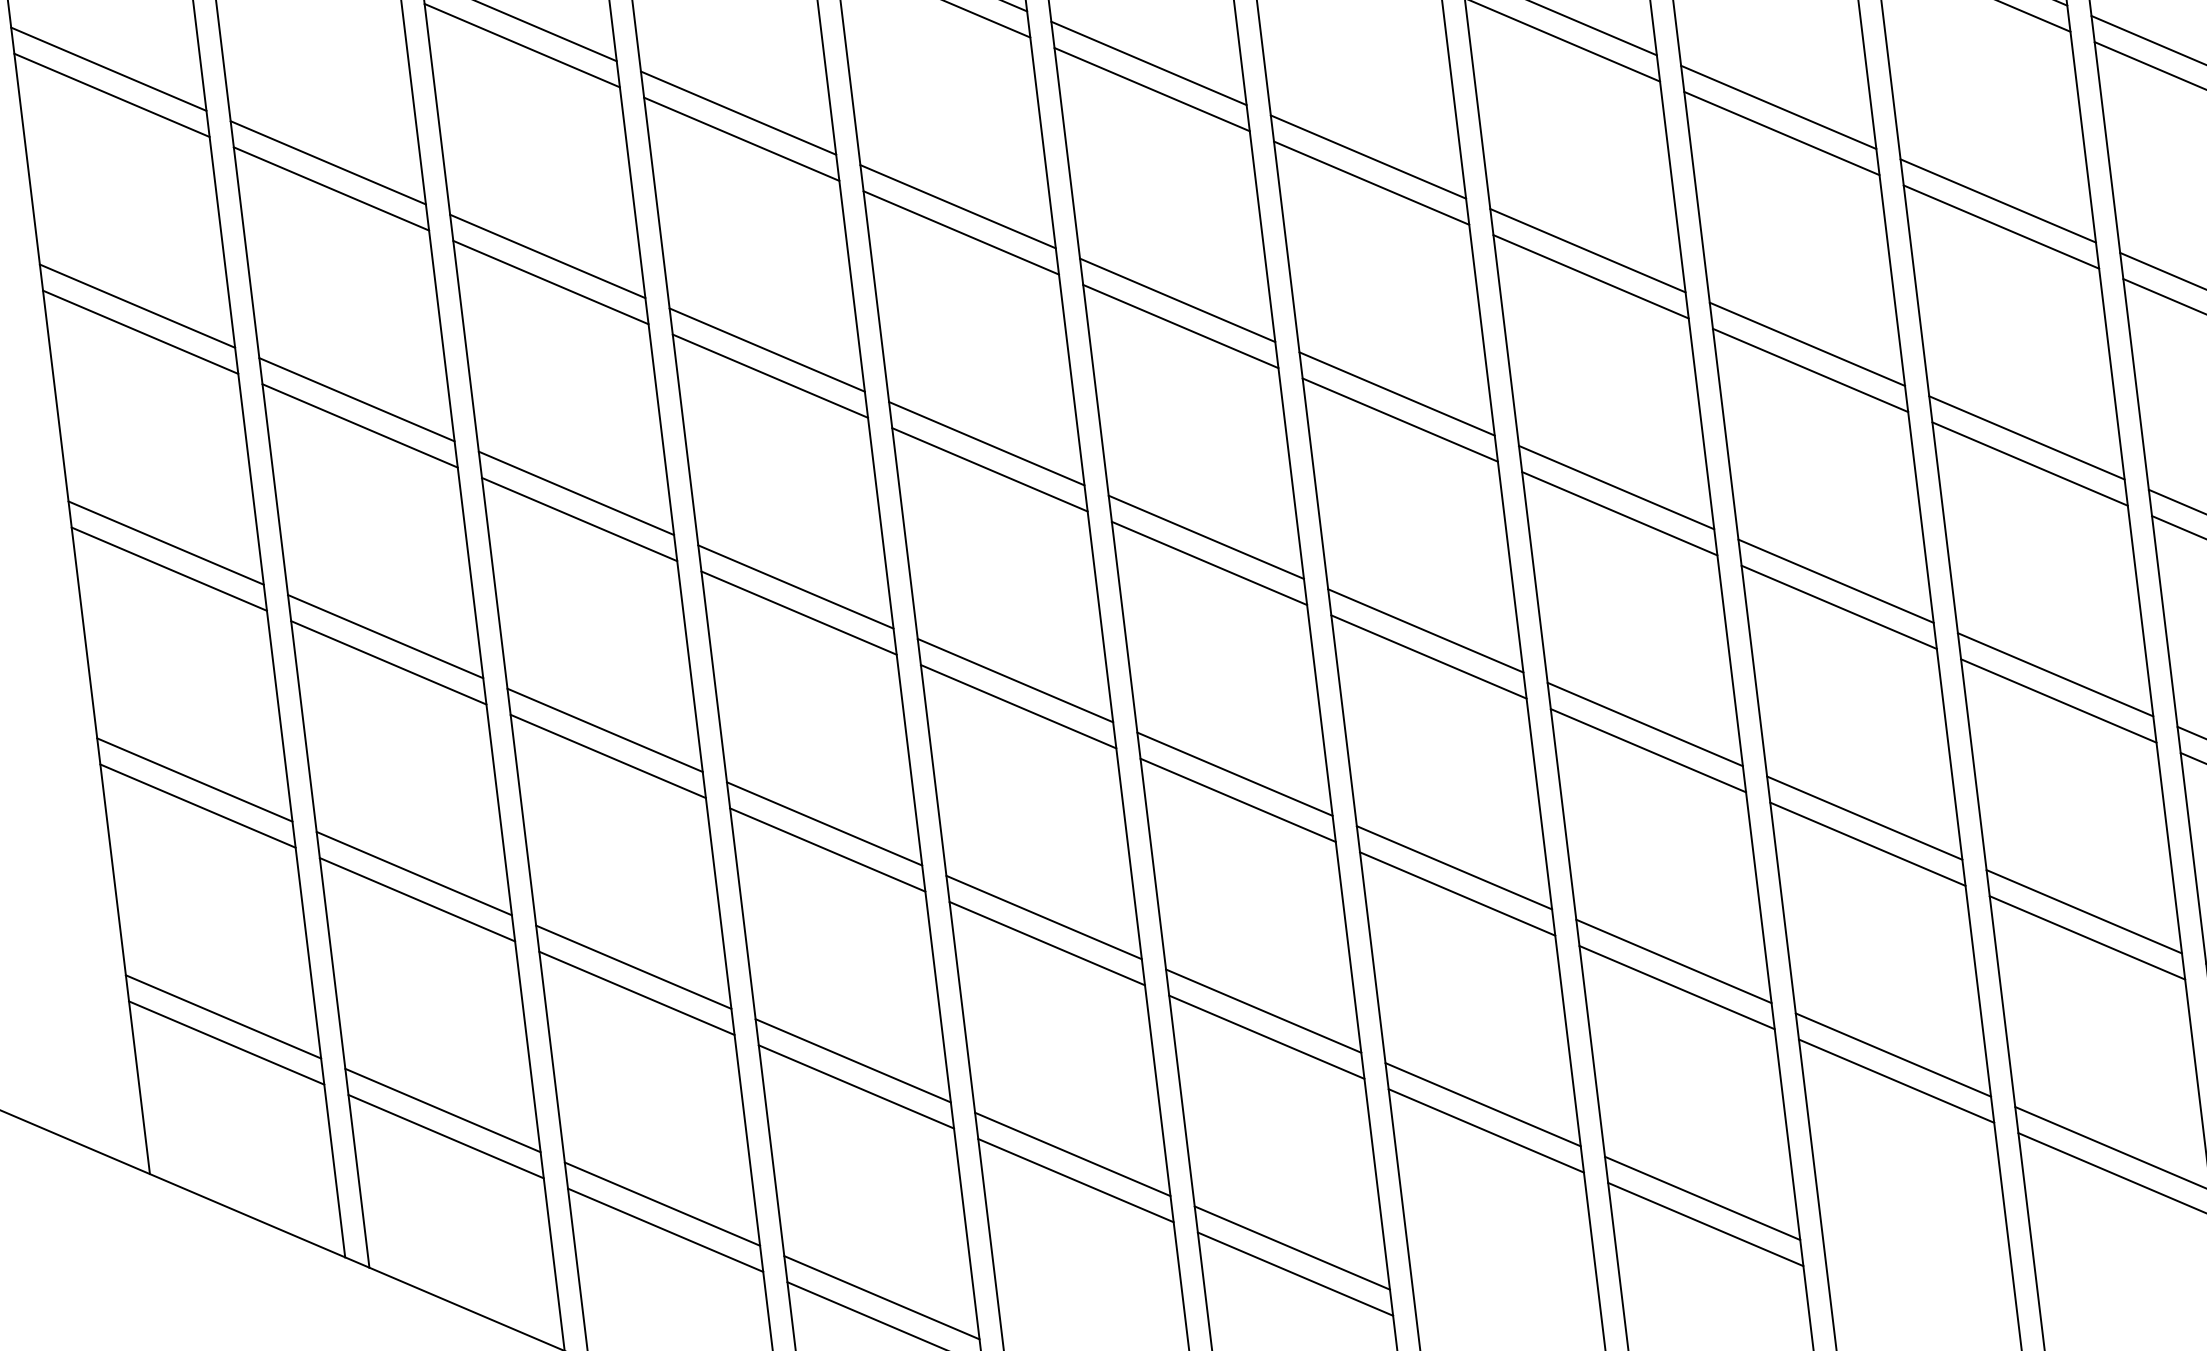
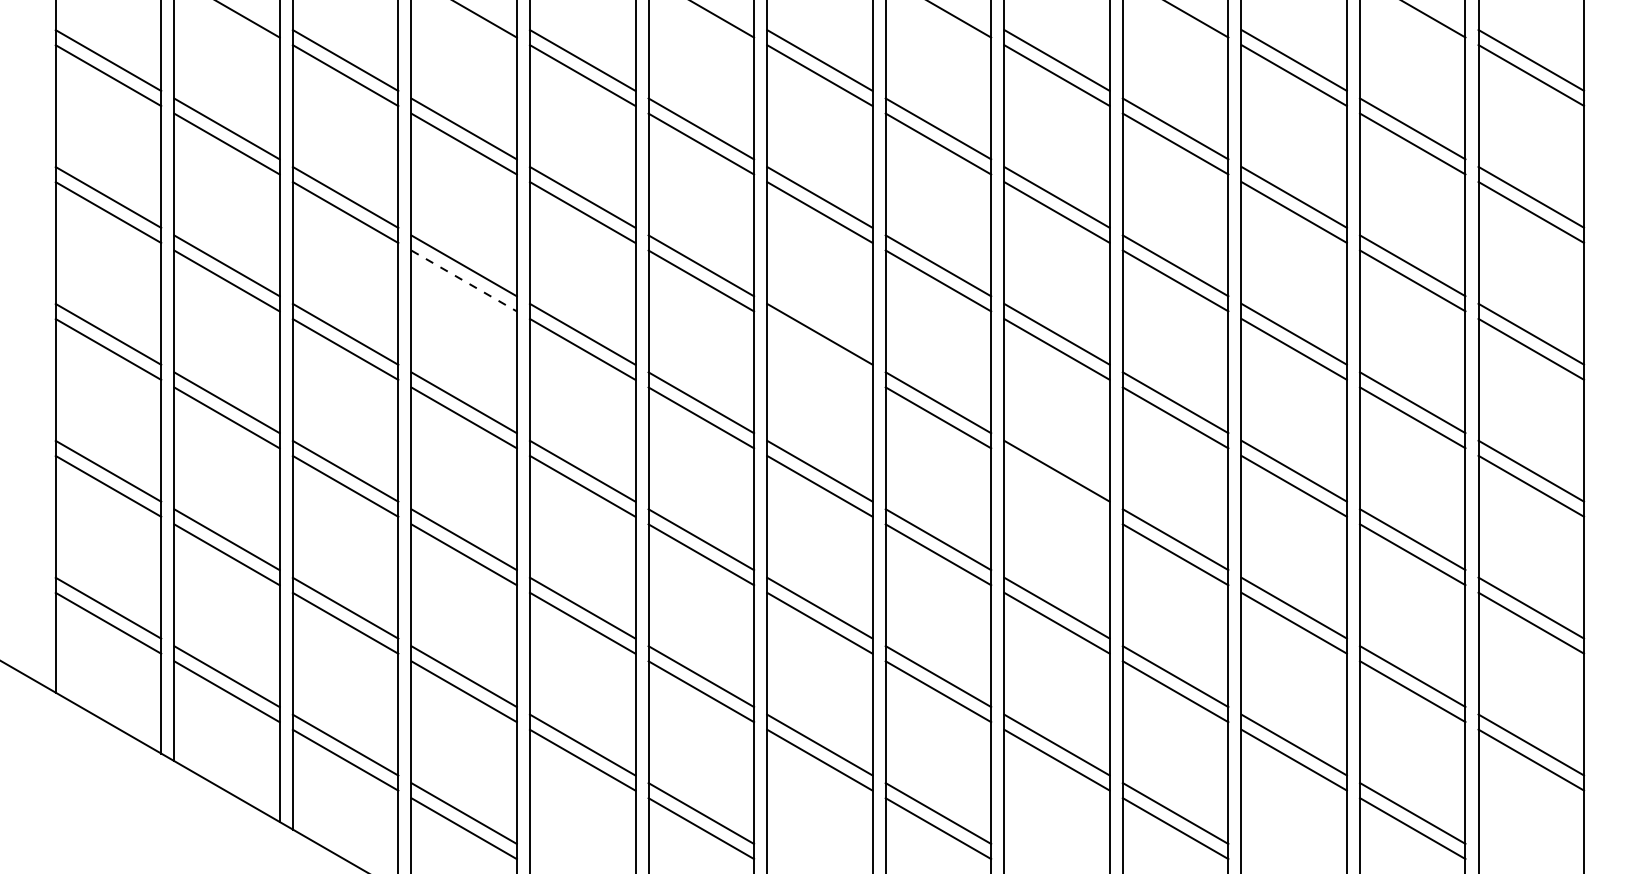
line: (770, 375) -> (464, 280), solid -> dashed
line: (1399, 418) -> (819, 348), removed
line: (1838, 606) -> (1056, 485), removed

